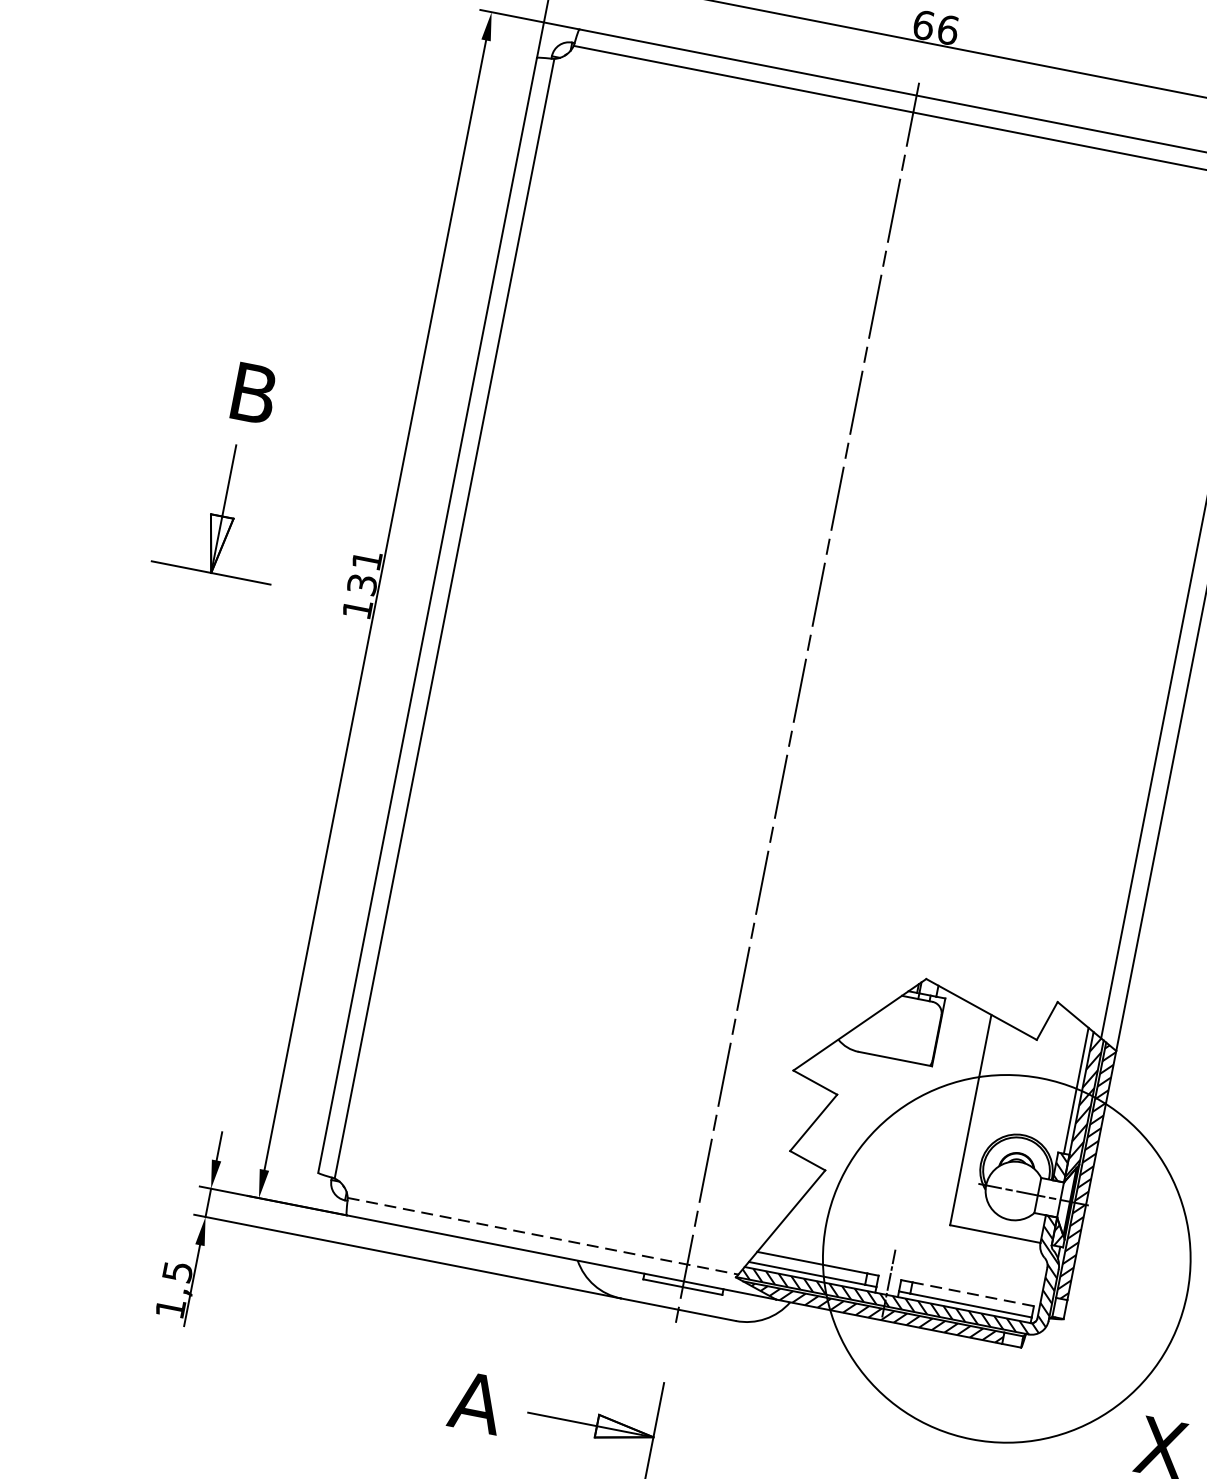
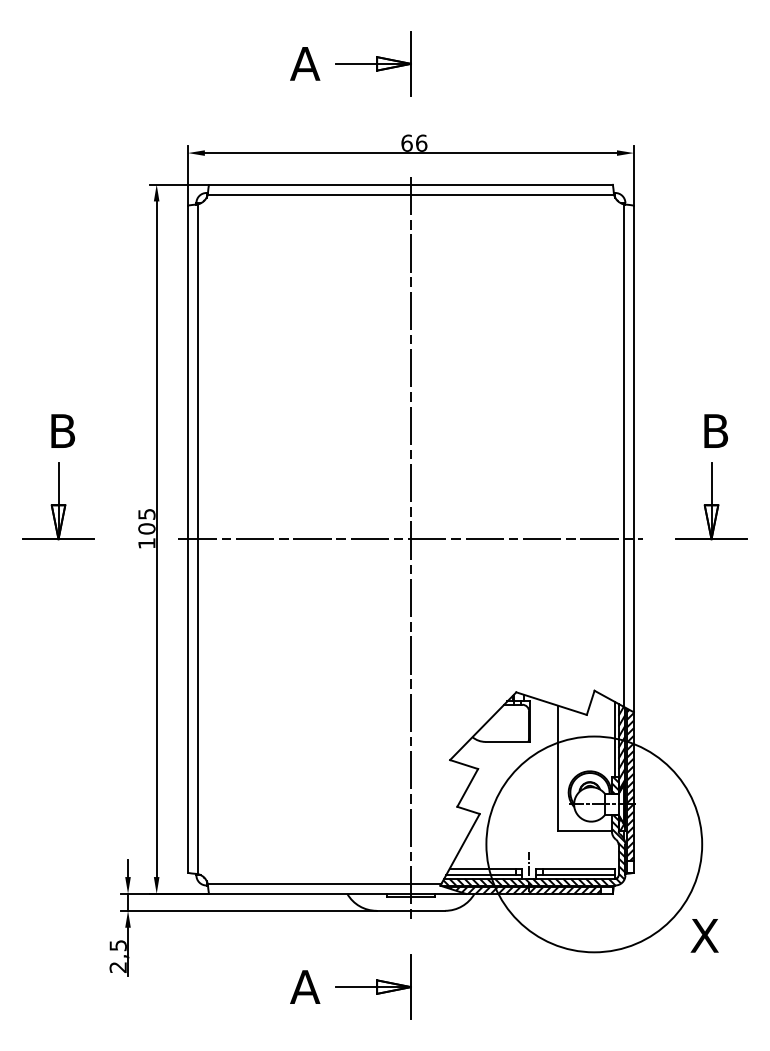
text: (364, 572) -> (146, 521), 131 -> 105
line: (799, 688) -> (410, 539), added
line: (542, 1235) -> (324, 883), dashed -> solid
line: (972, 1293) -> (578, 868), dashed -> solid
text: (169, 1308) -> (117, 967), 1,5 -> 2,5

